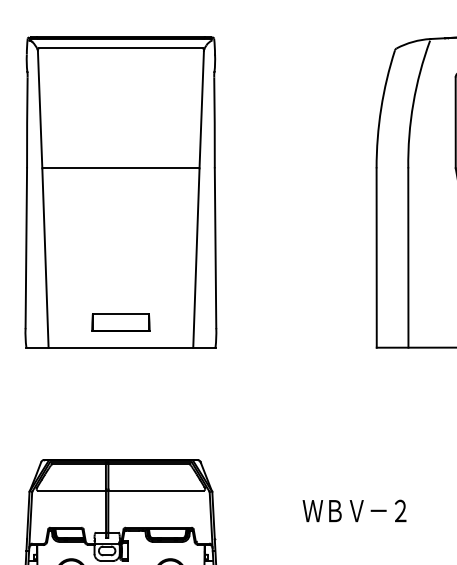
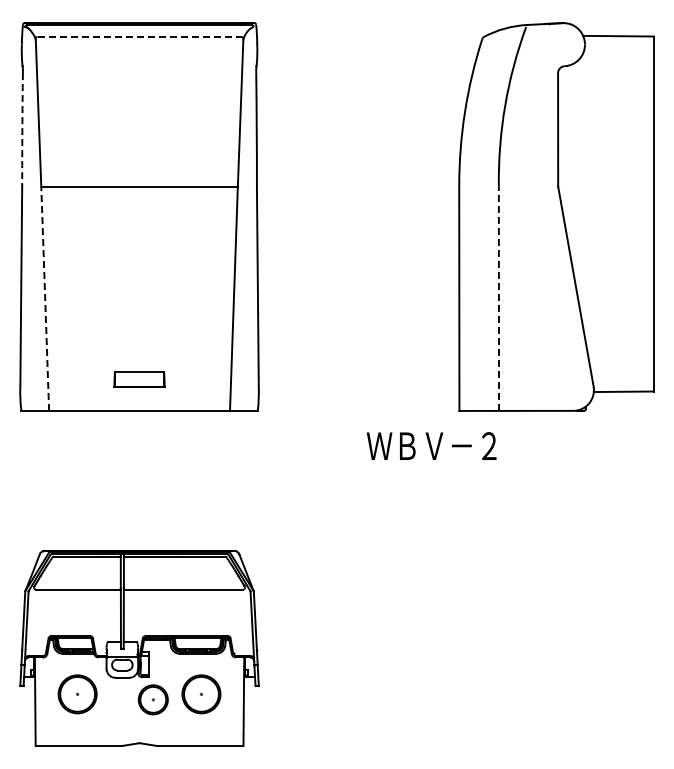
line: (121, 48) -> (140, 36), solid -> dashed
arc: (27, 122) -> (22, 129), solid -> dashed
line: (45, 257) -> (45, 298), solid -> dashed
line: (408, 257) -> (498, 298), solid -> dashed
part: (120, 322) -> (139, 379), size x0.7
text: (354, 510) -> (431, 445), moved

